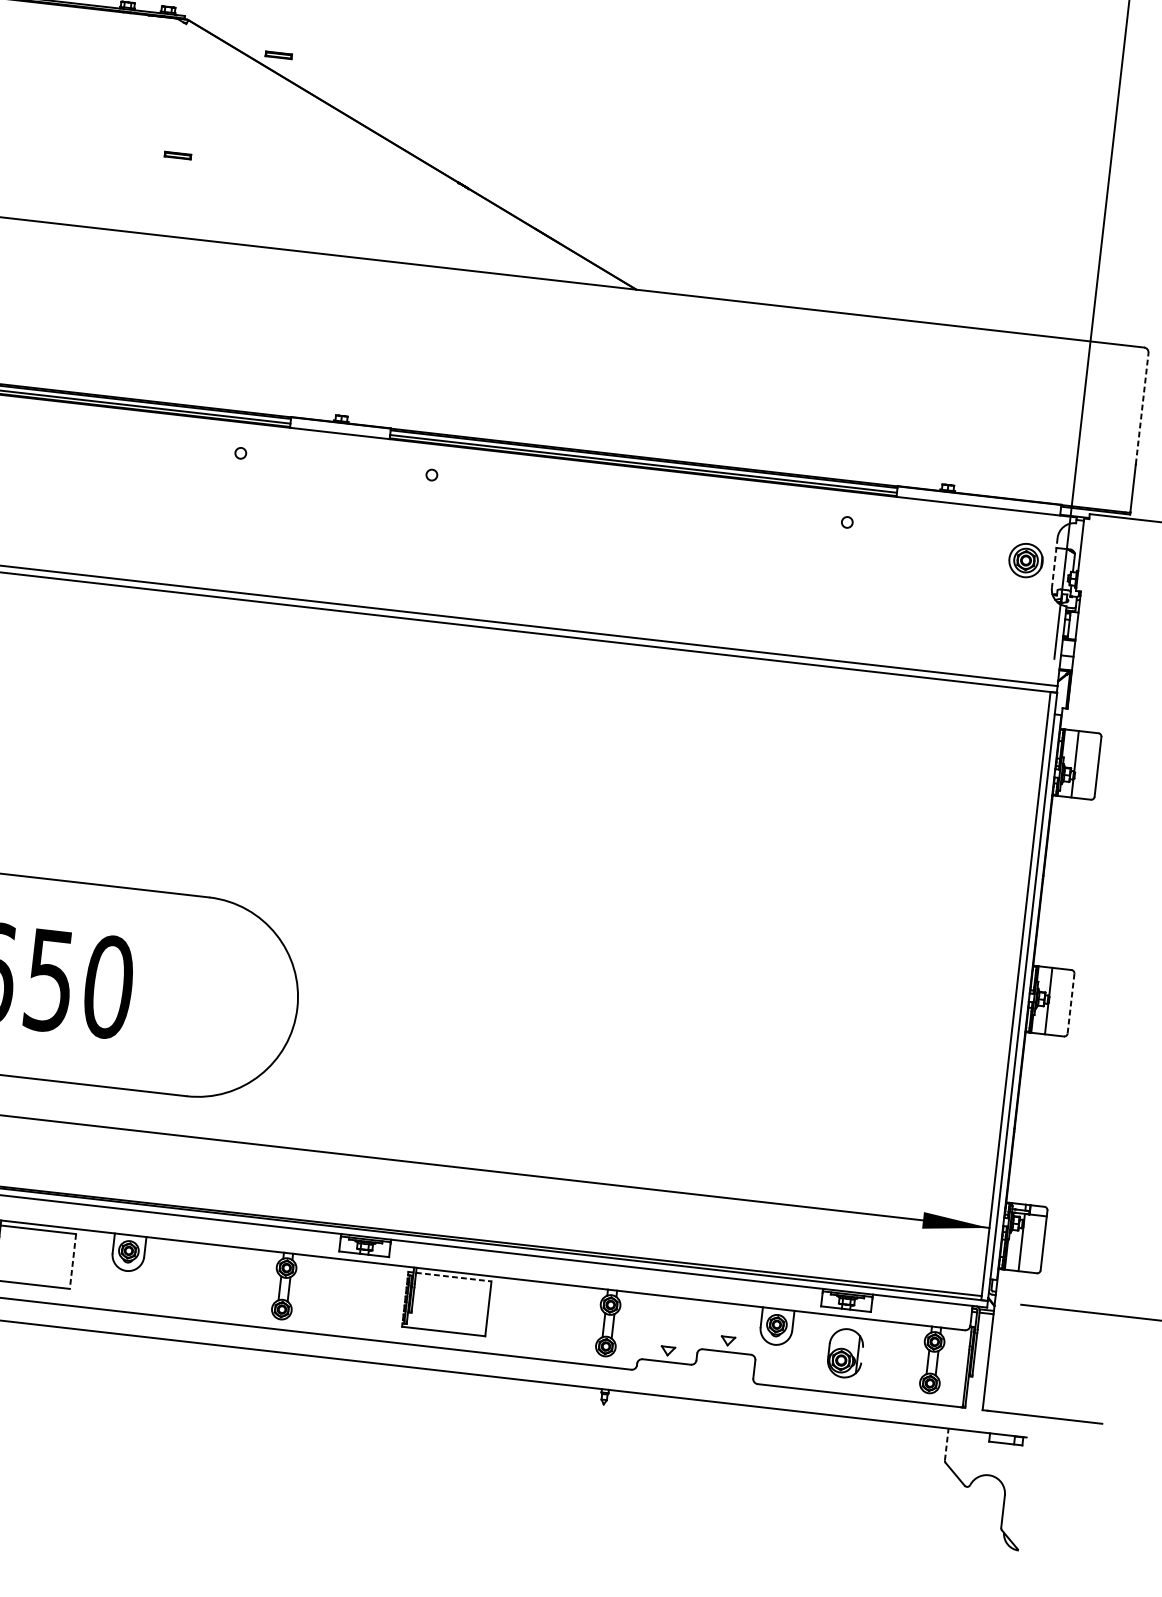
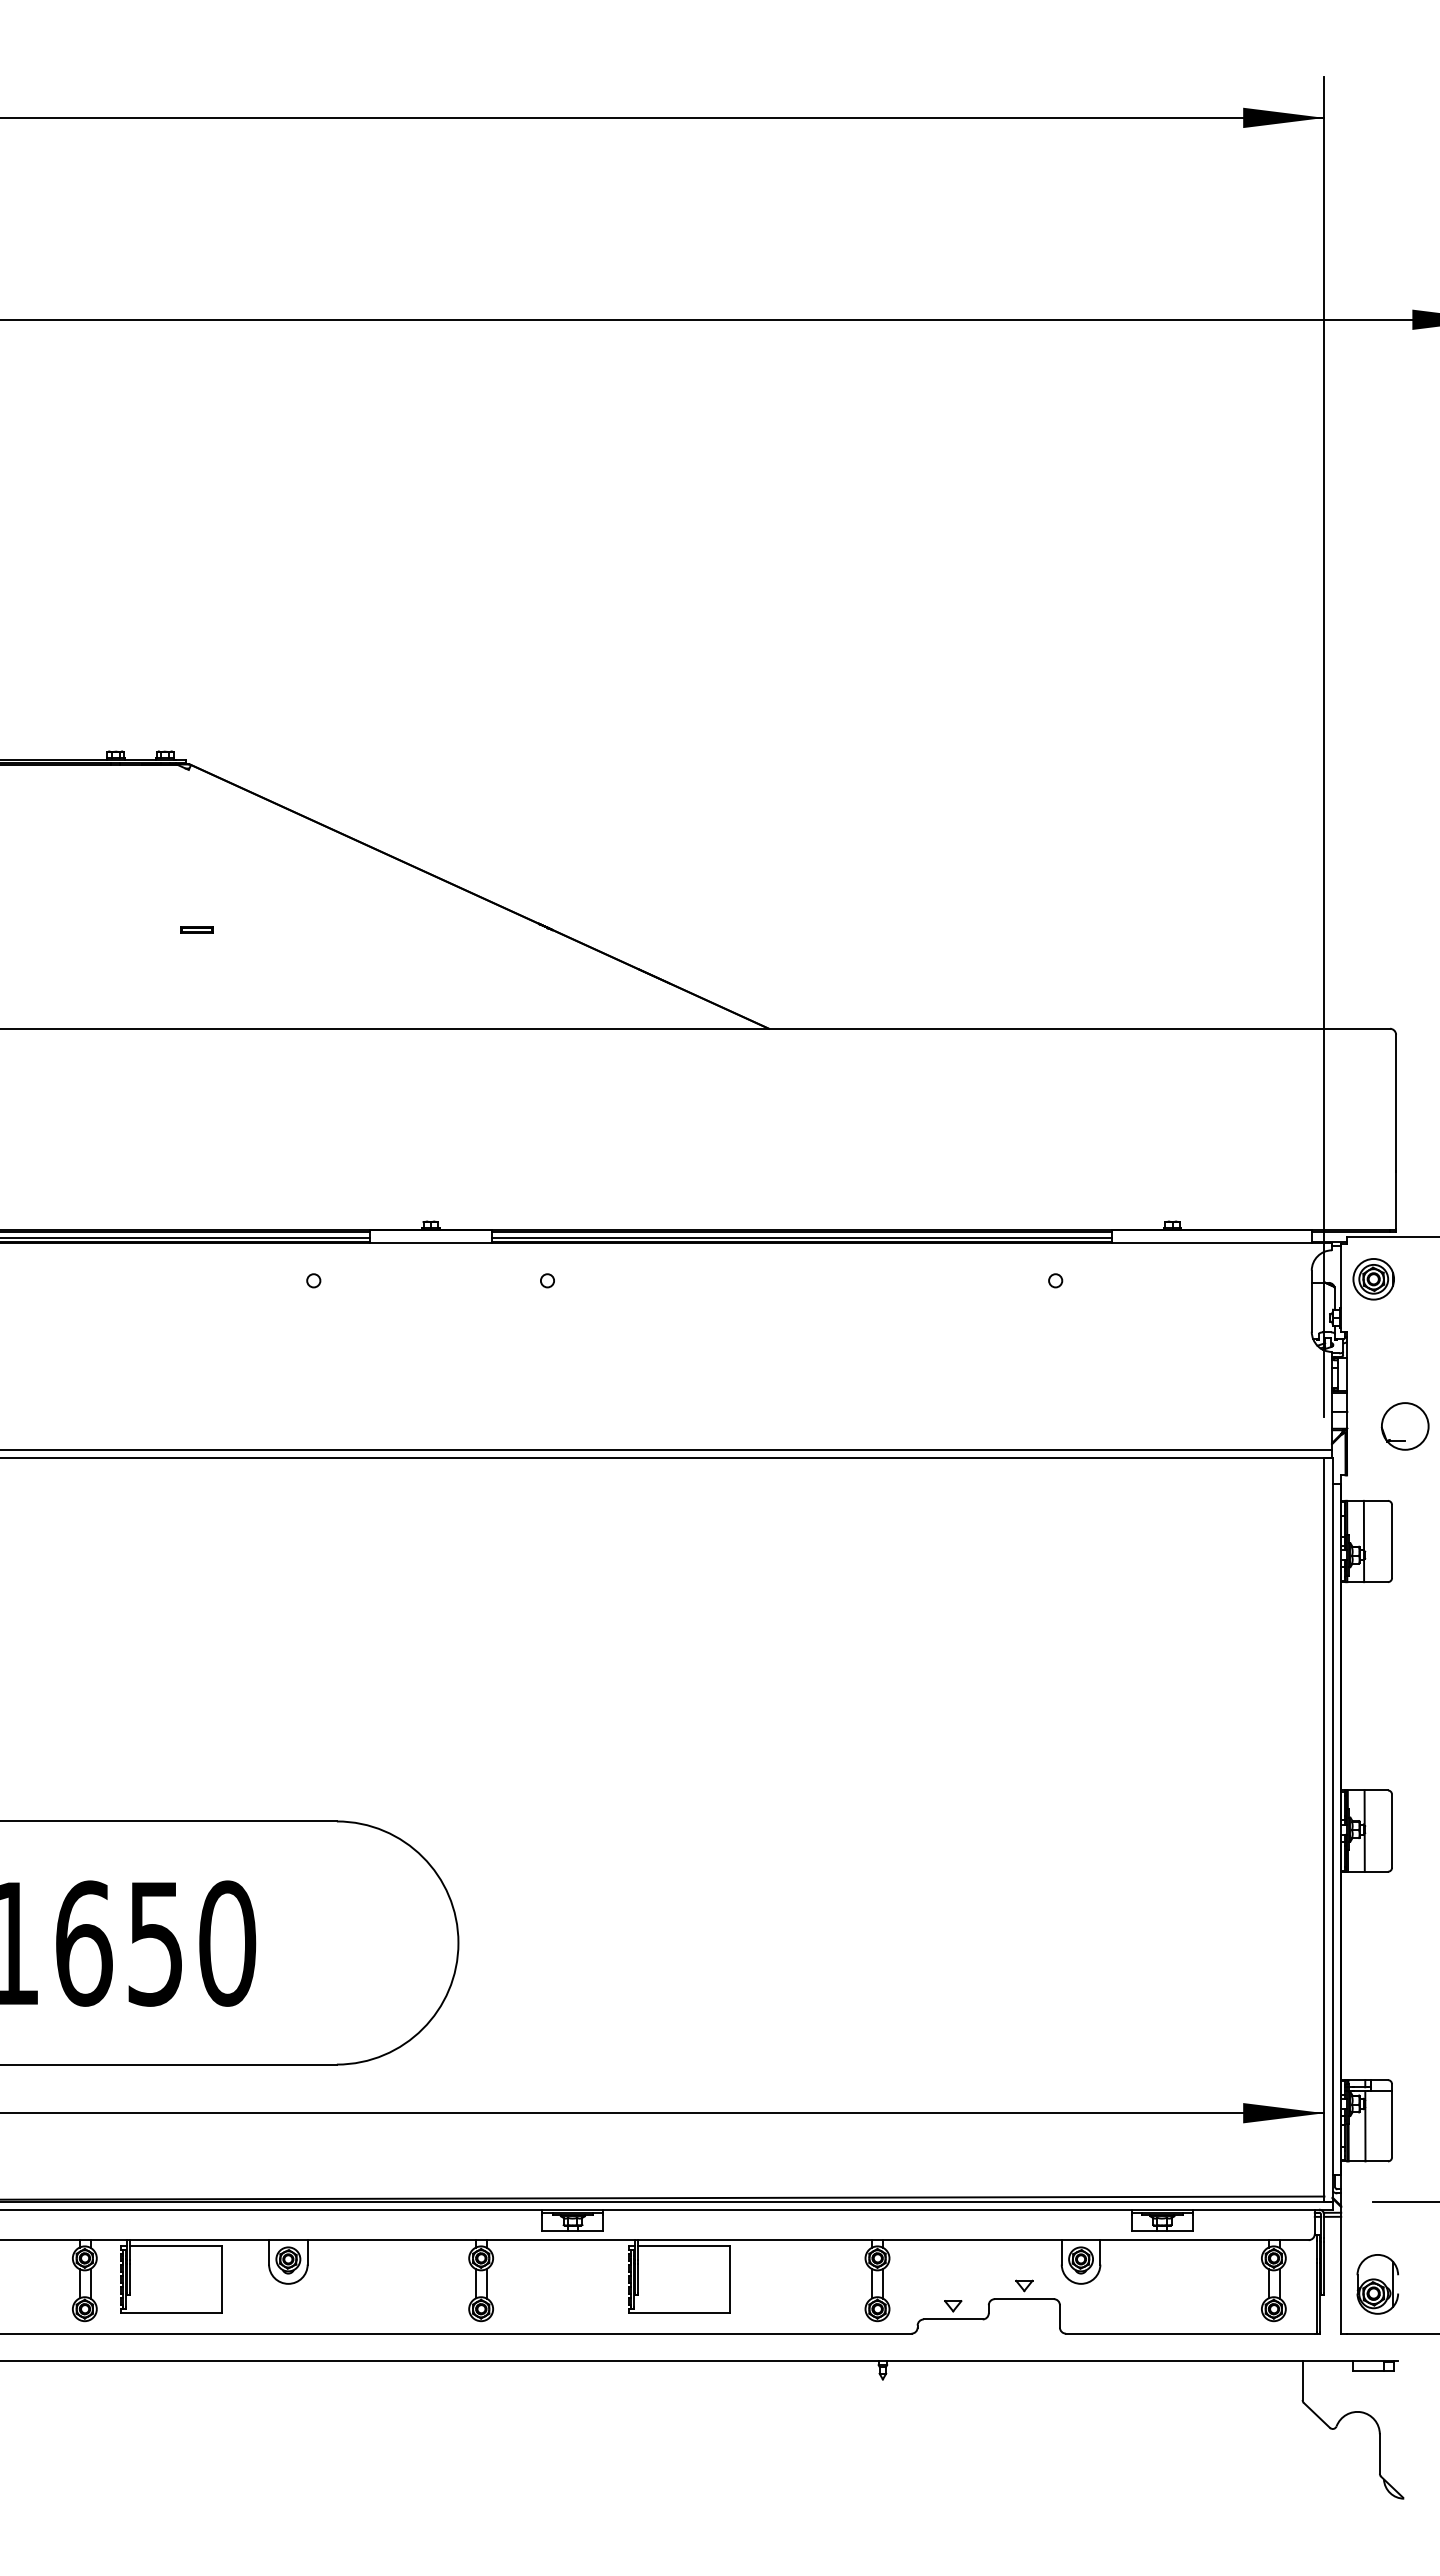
part: (278, 54) -> (304, 794), removed
line: (1142, 408) -> (1396, 1102), dashed -> solid
part: (1025, 560) -> (1373, 1279), moved
line: (1054, 563) -> (1311, 1301), dashed -> solid
part: (1118, 674) -> (1404, 1426), added
line: (1071, 1003) -> (1392, 1831), dashed -> solid
line: (73, 1261) -> (222, 2279), dashed -> solid
line: (453, 1277) -> (684, 2246), dashed -> solid
part: (845, 1353) -> (1377, 2284), moved
line: (946, 1444) -> (1302, 2380), dashed -> solid

